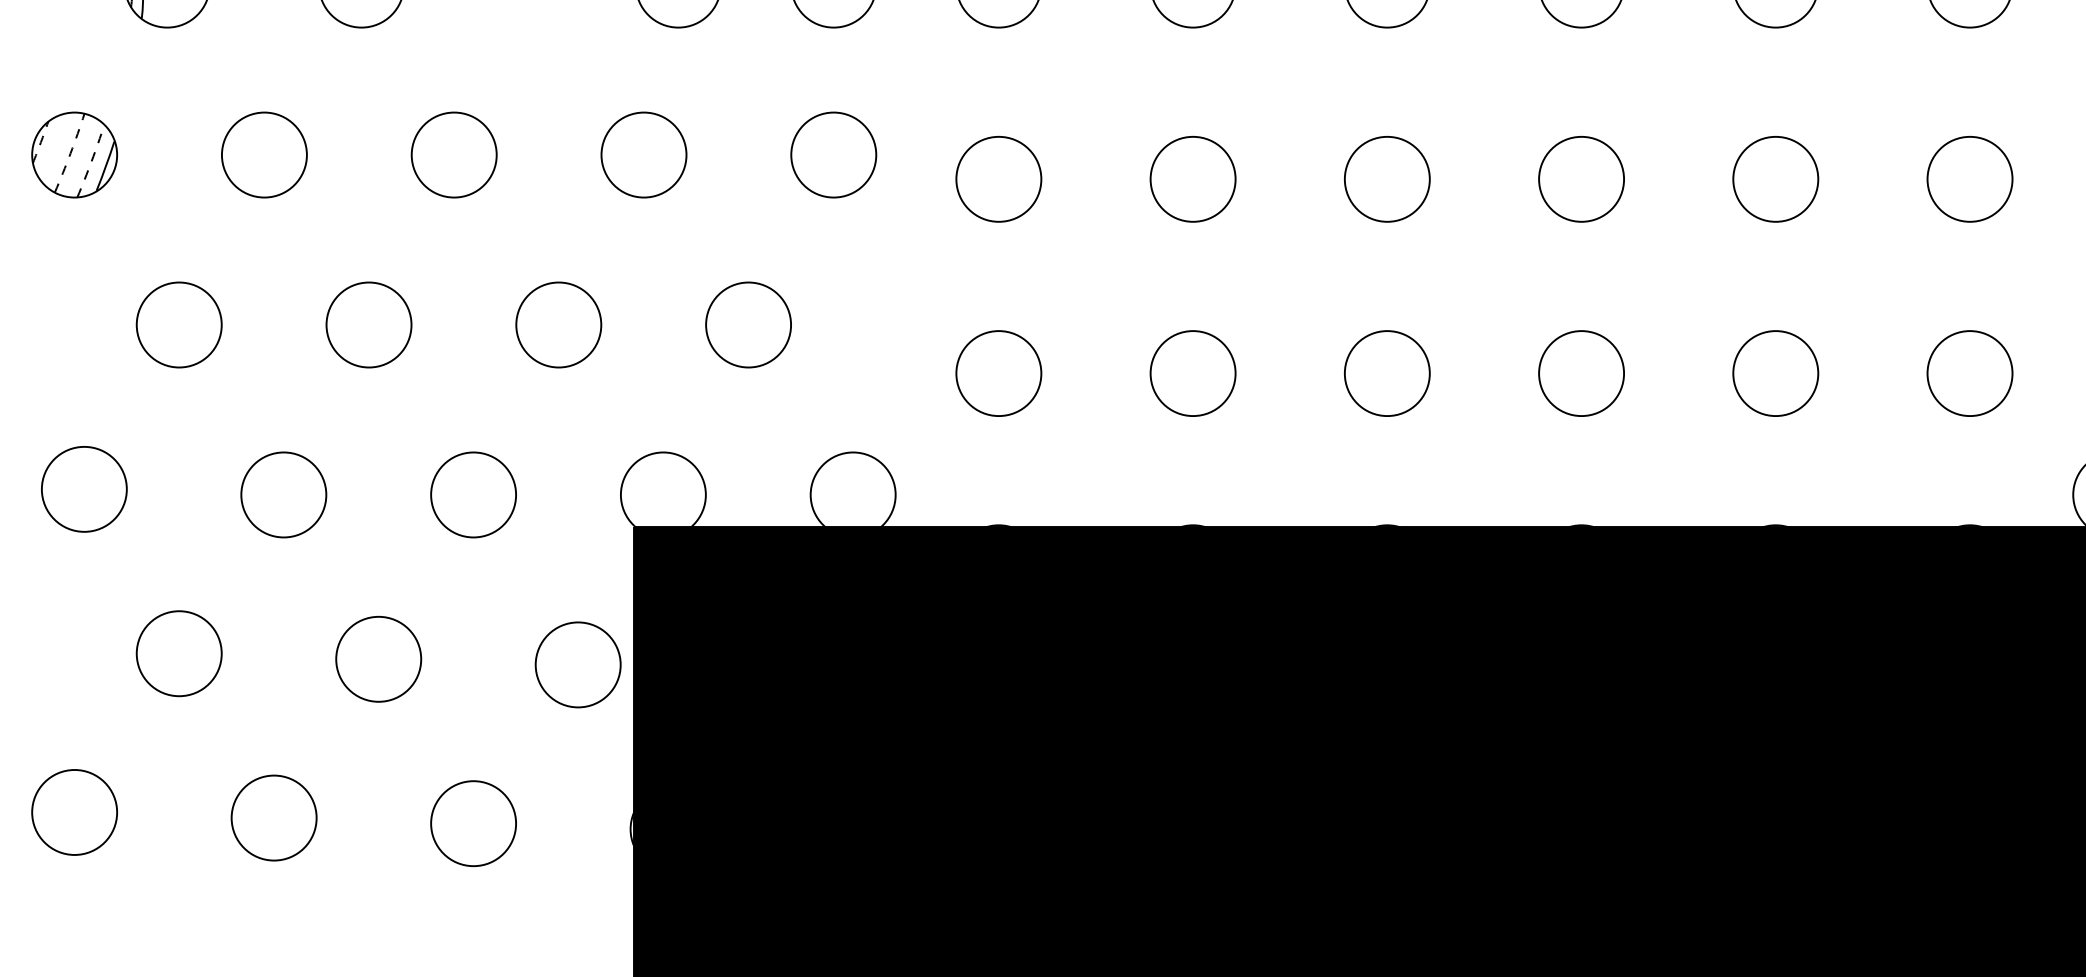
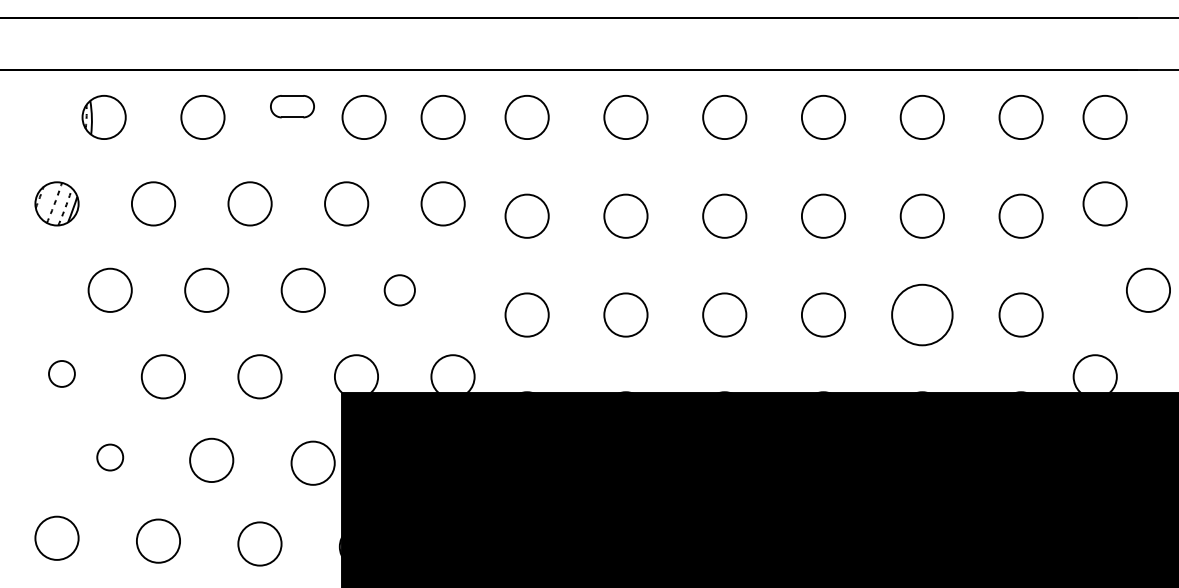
circle: (747, 323) -> (399, 289), size x0.7
circle: (1774, 372) -> (921, 314), size x1.4
circle: (83, 488) -> (61, 373), size x0.6
circle: (177, 653) -> (109, 457), size x0.6

